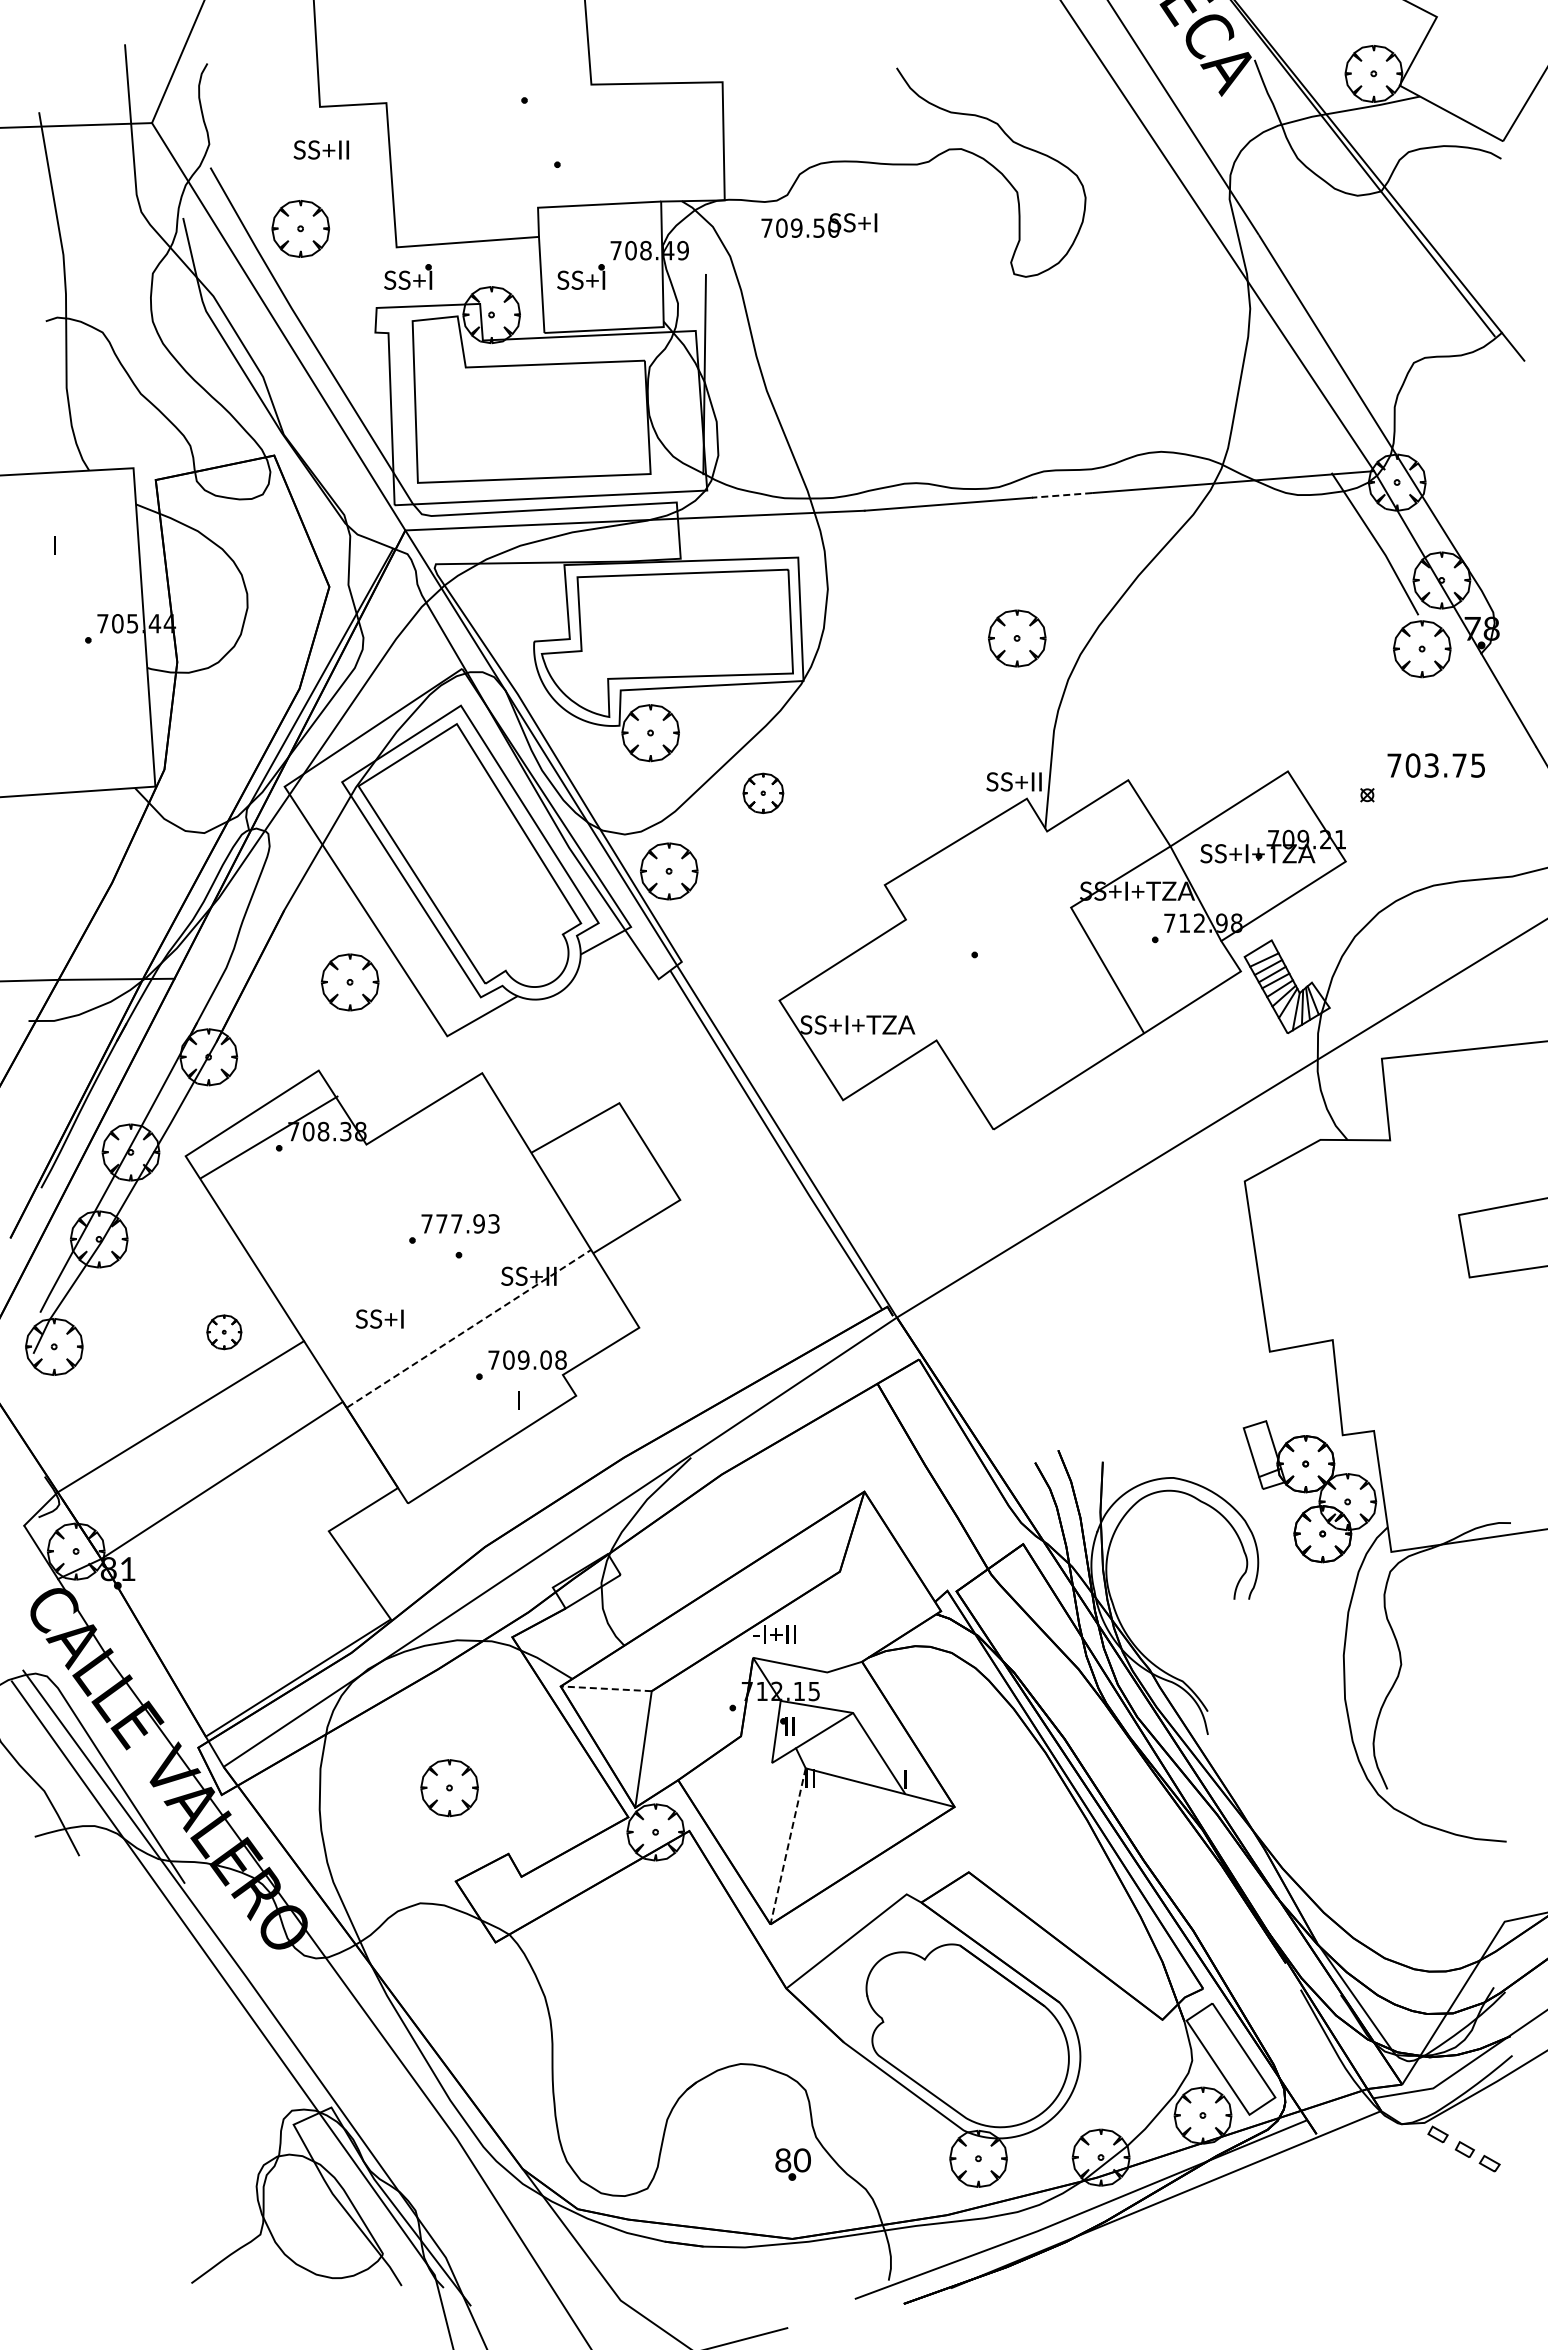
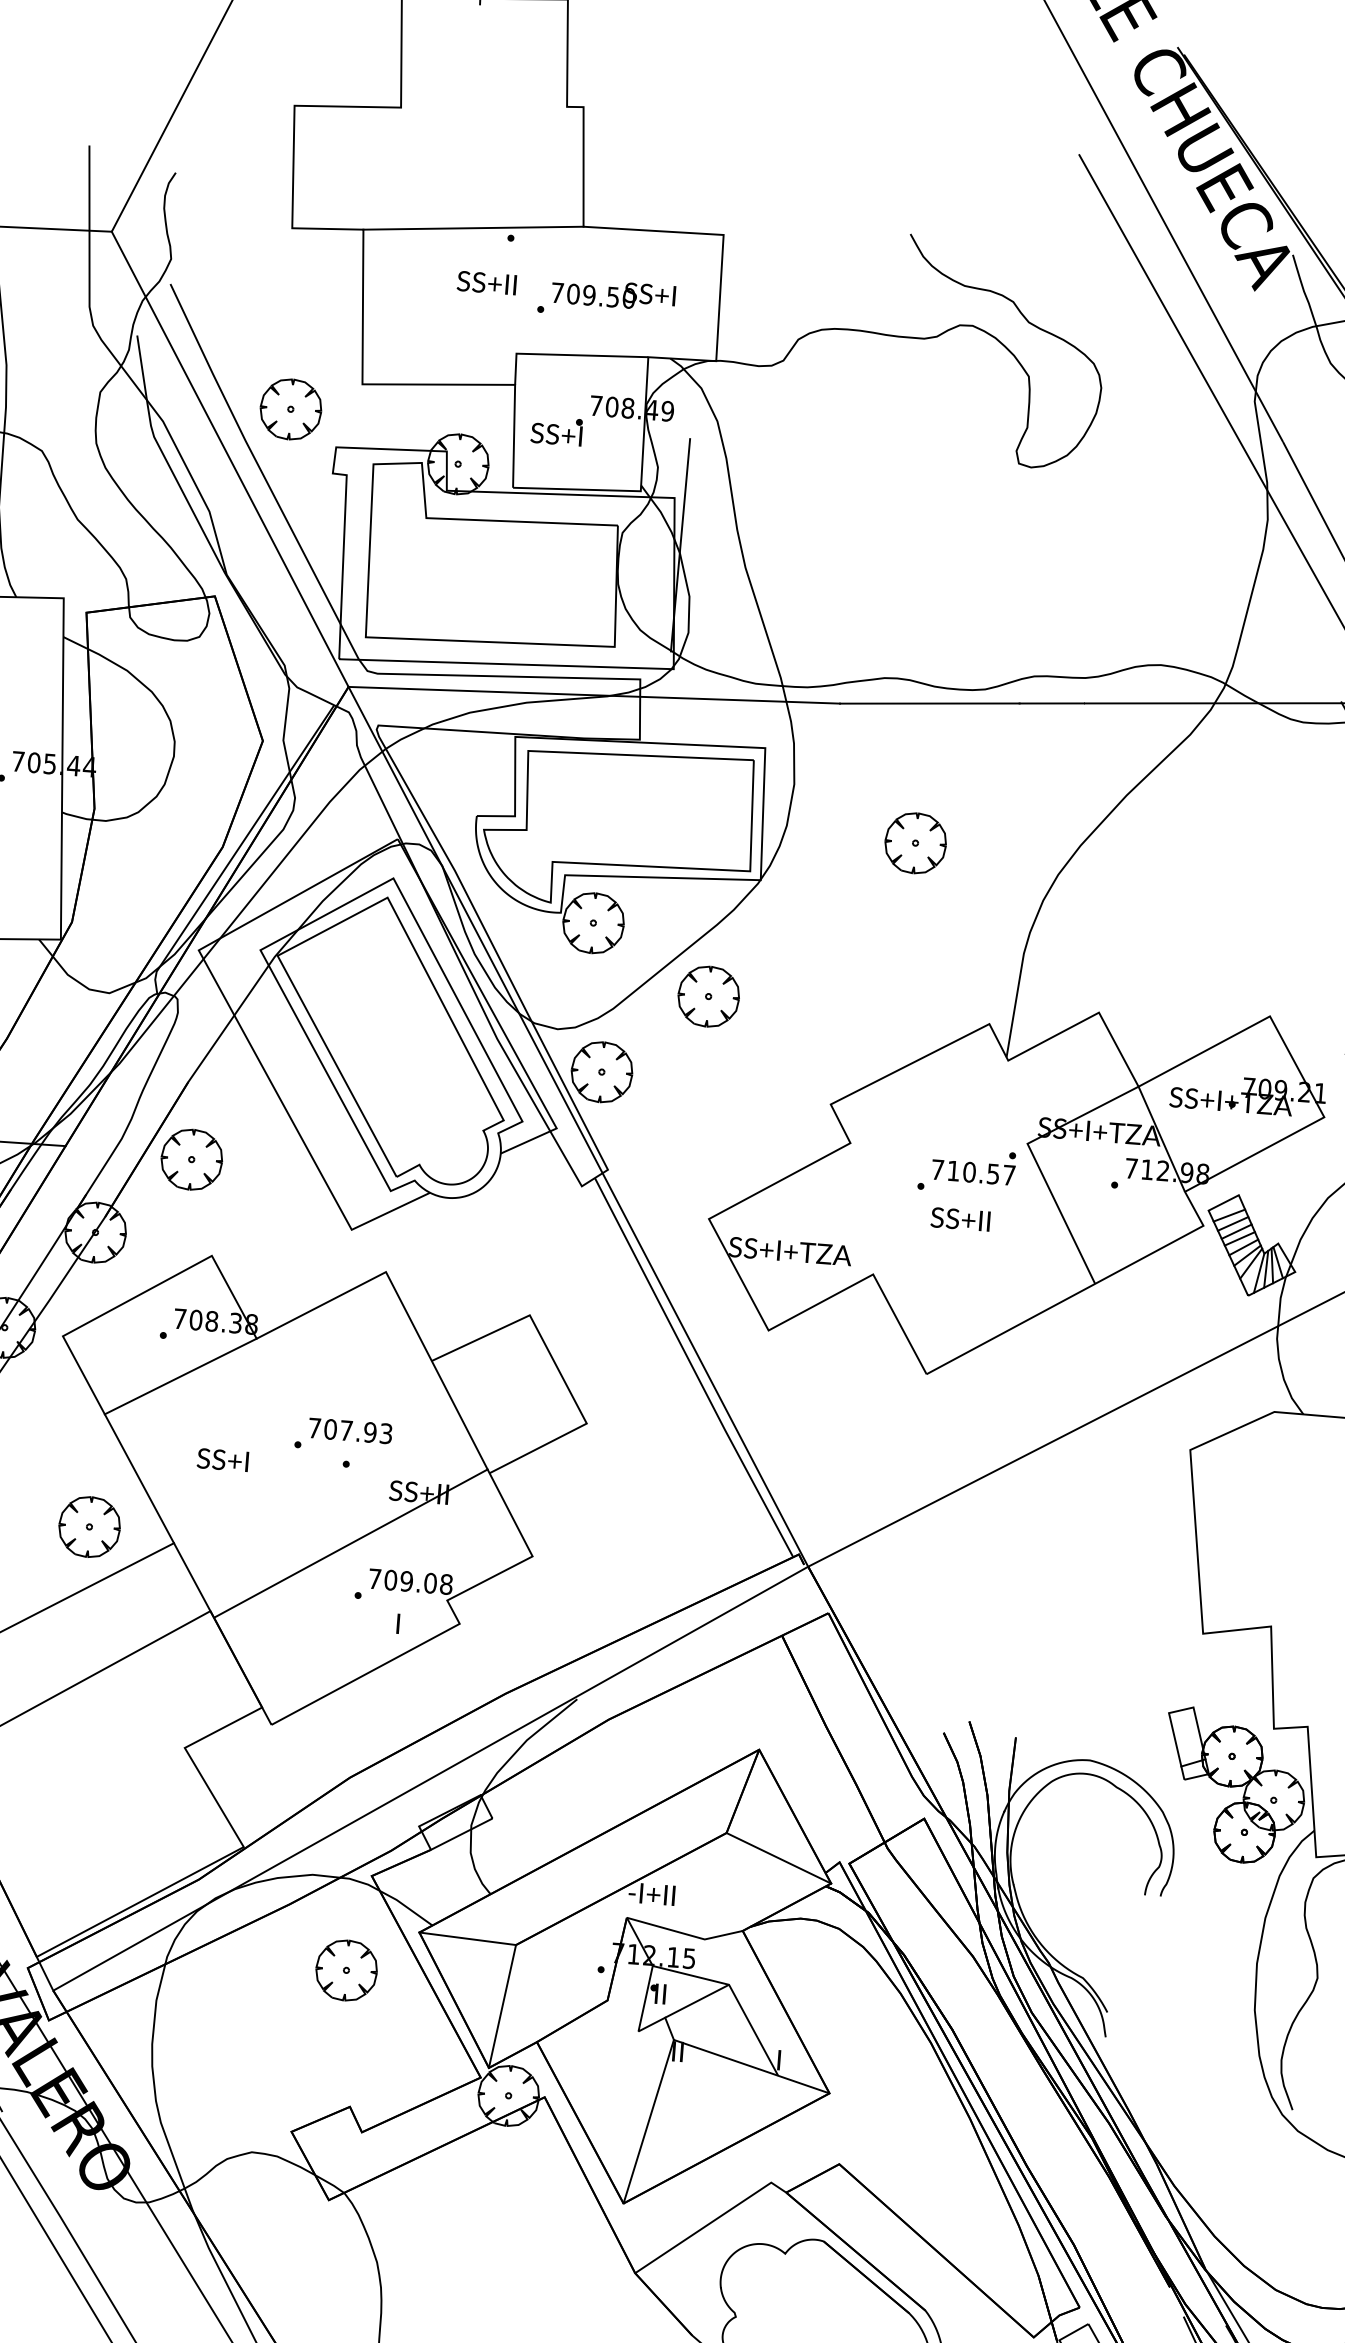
line: (488, 93) -> (473, 227), added
text: (320, 149) -> (486, 282), moved
text: (819, 225) -> (613, 294), moved
part: (300, 228) -> (290, 408), moved
part: (408, 276) -> (372, 416), removed
line: (1061, 495) -> (1051, 703), dashed -> solid
part: (1017, 638) -> (915, 843), moved
text: (1013, 781) -> (959, 1218), moved
part: (763, 793) -> (708, 996), size x1.43
part: (1022, 932) -> (973, 1166), added
part: (349, 982) -> (191, 1159), moved
line: (269, 1136) -> (180, 1375), moved
text: (441, 1223) -> (330, 1429), 777.93 -> 707.93
text: (379, 1318) -> (222, 1459), moved
line: (469, 1328) -> (351, 1543), dashed -> solid
part: (224, 1332) -> (89, 1527), size x1.67
line: (890, 1591) -> (778, 1858), added
line: (606, 1688) -> (468, 1938), dashed -> solid
part: (449, 1788) -> (346, 1970), moved
line: (788, 1846) -> (649, 2121), dashed -> solid

